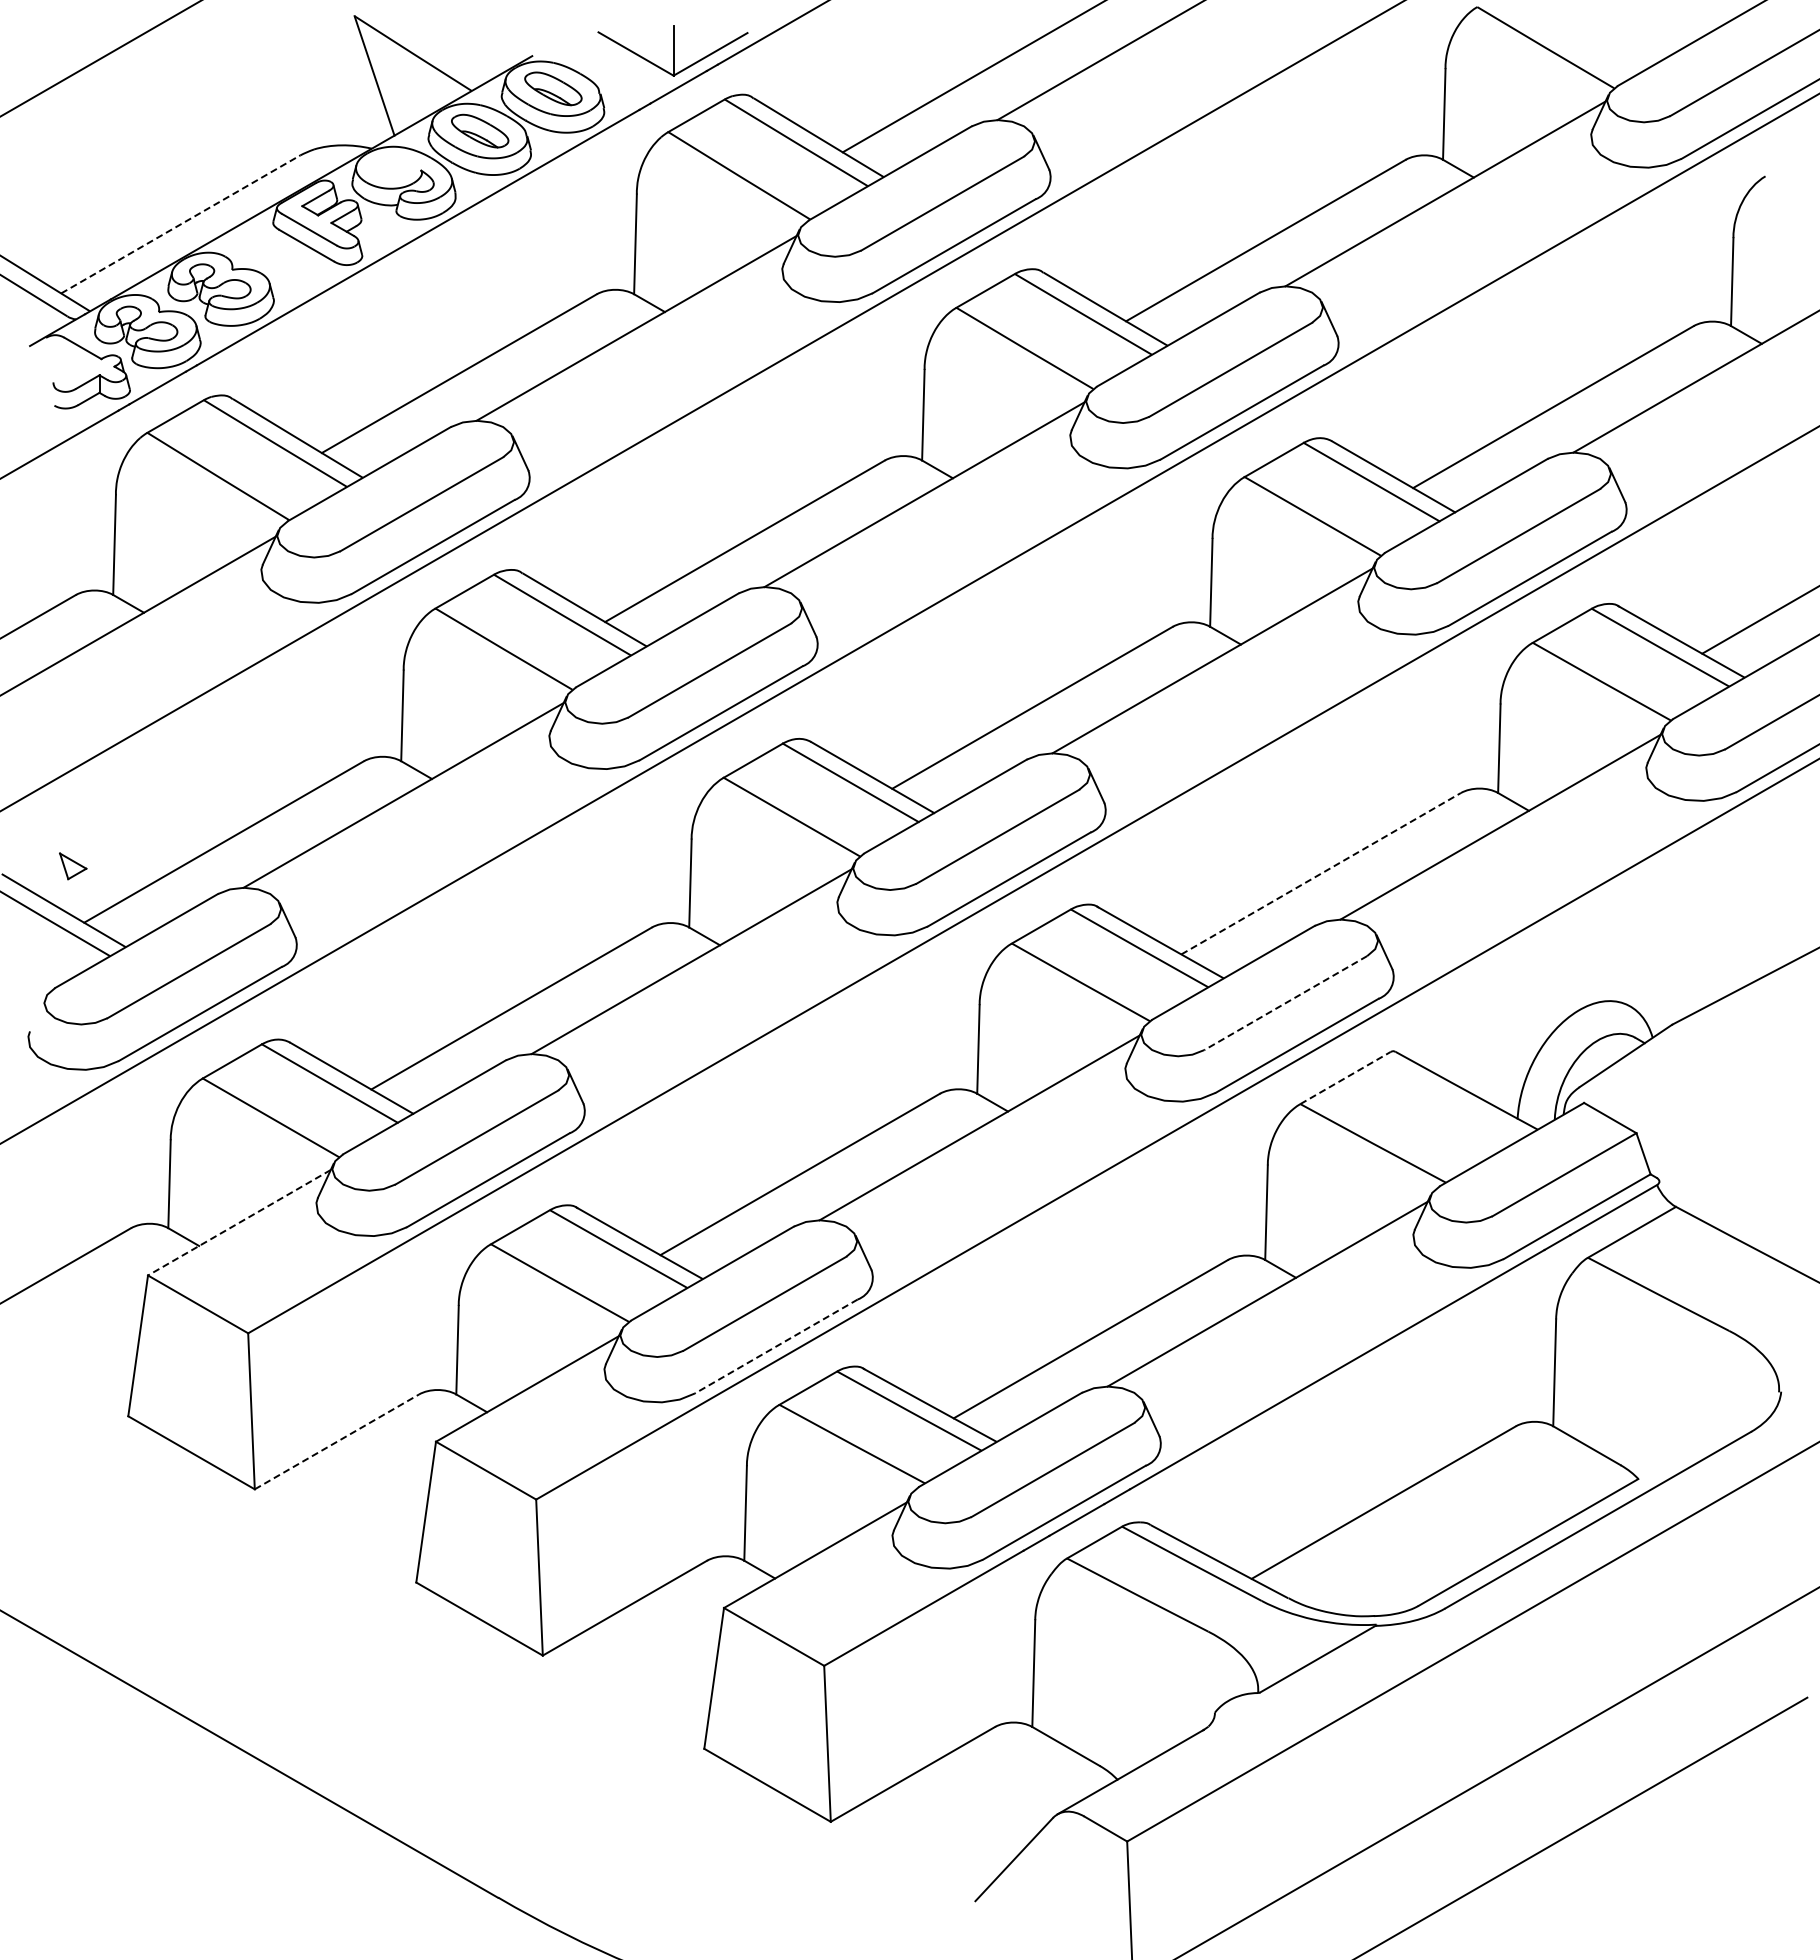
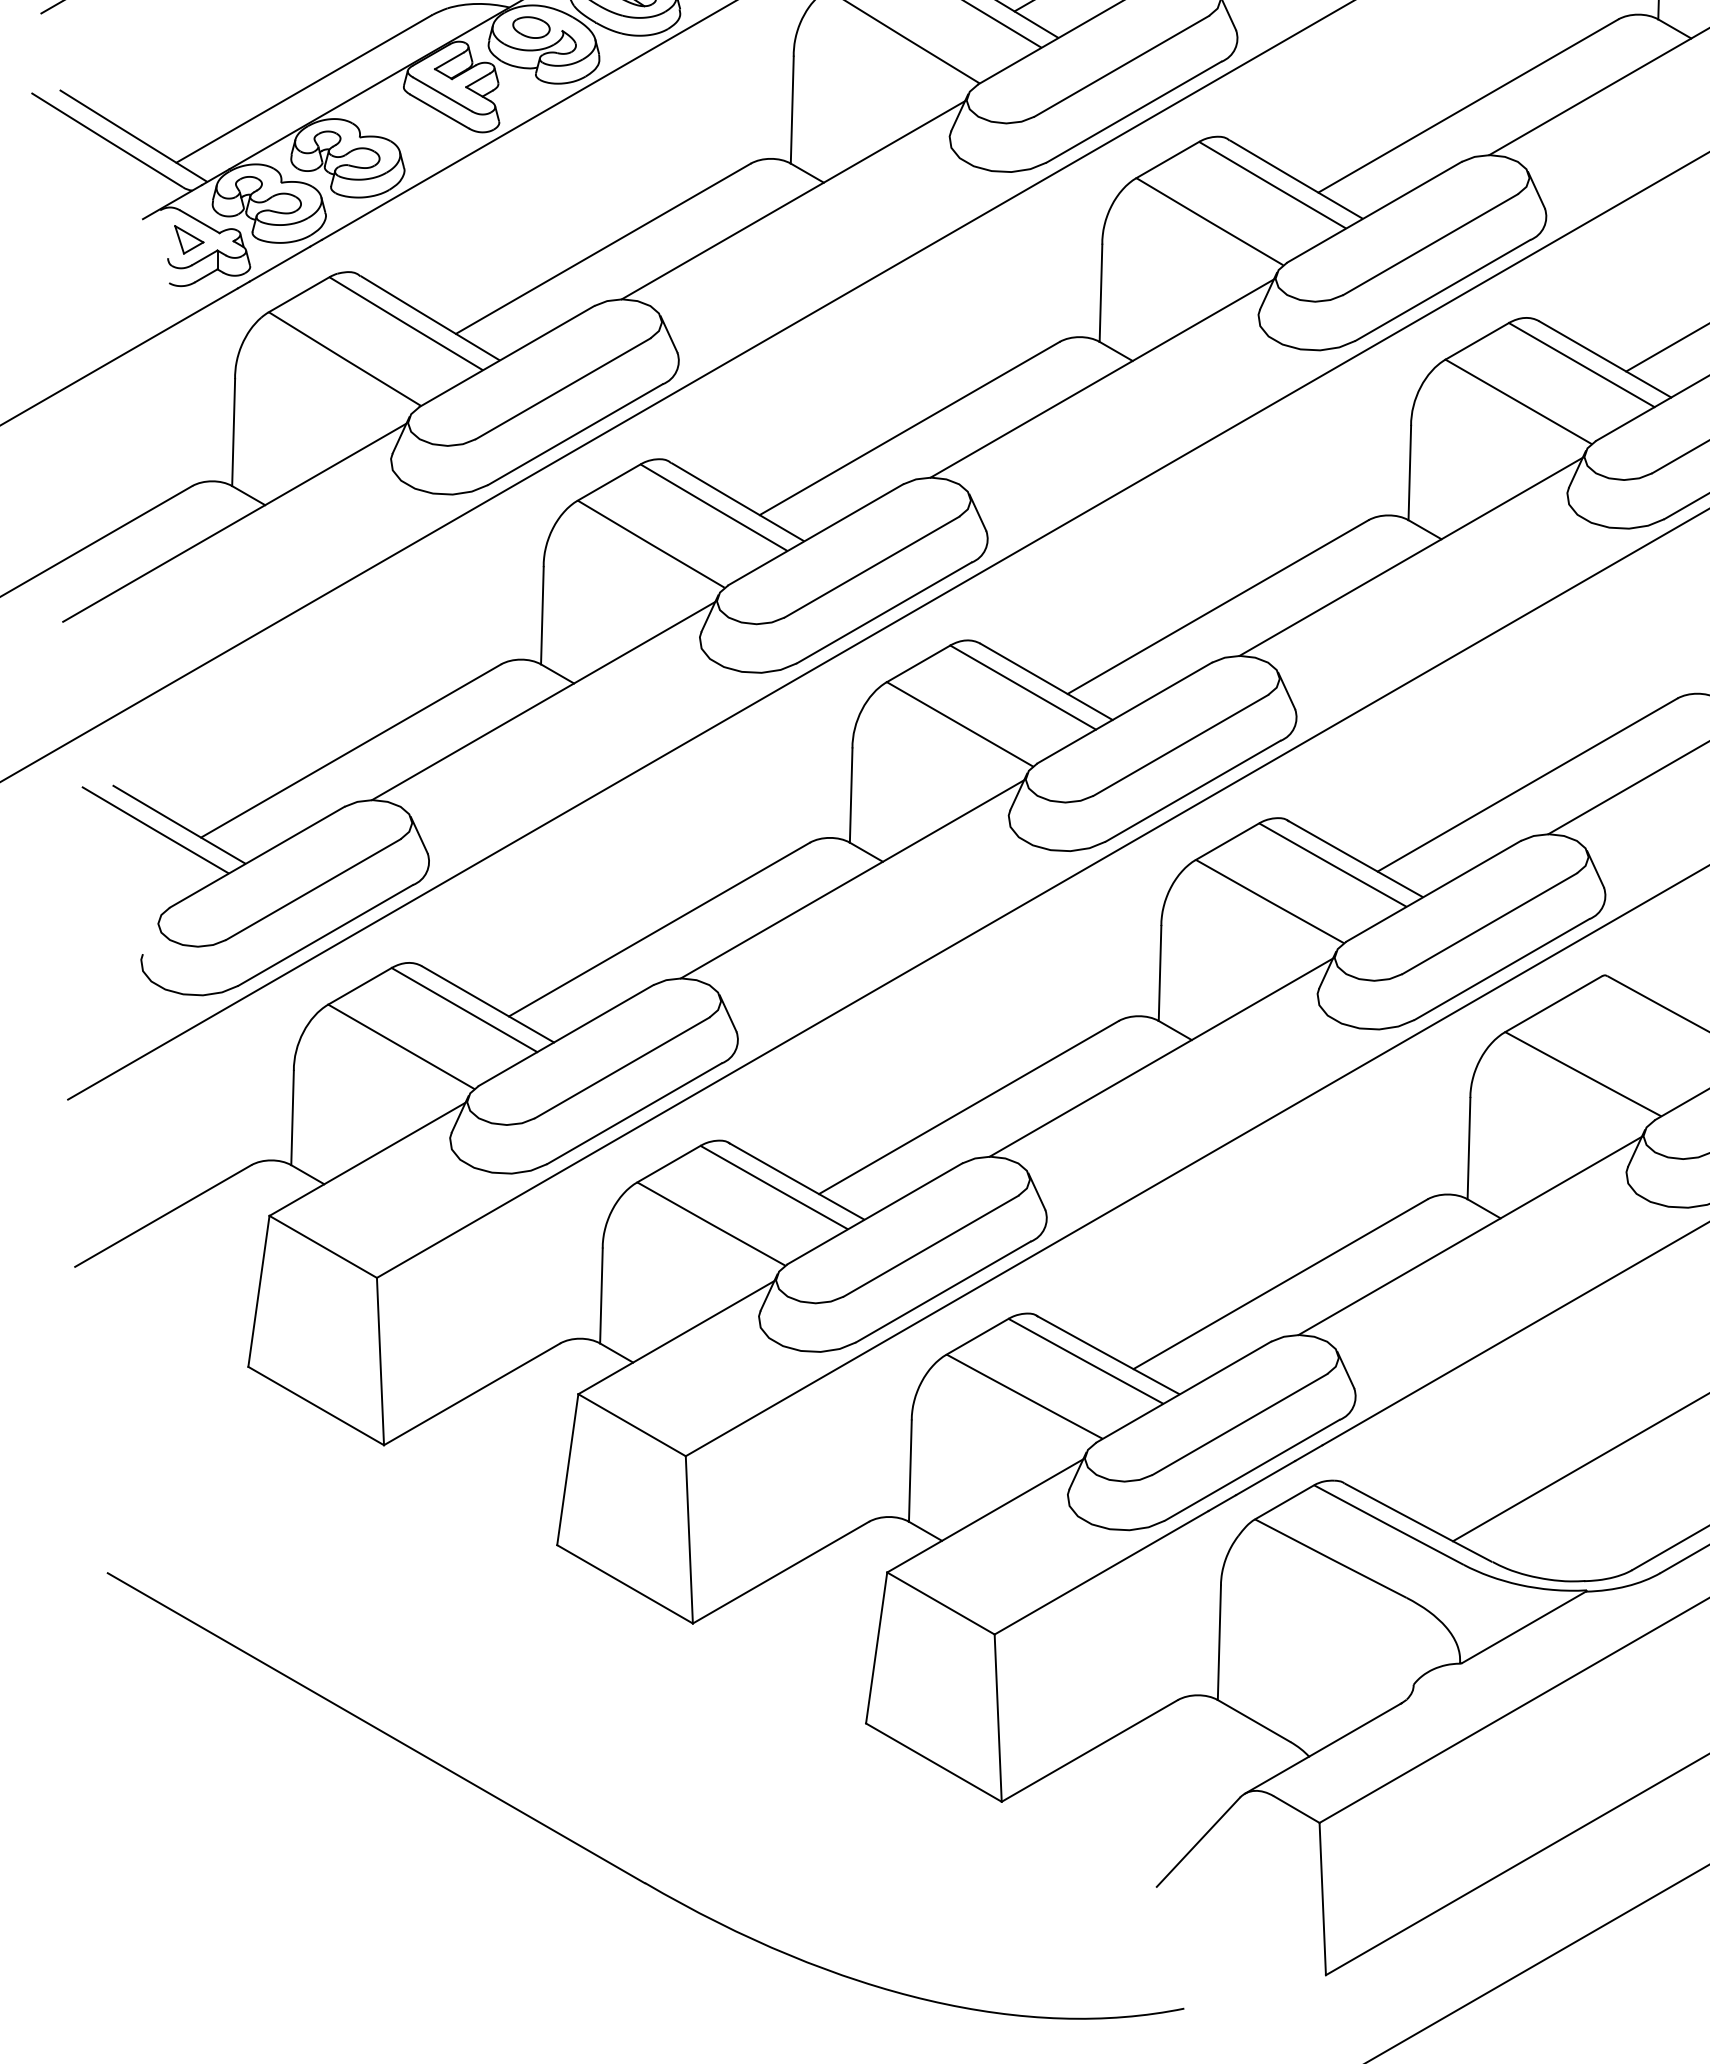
part: (392, 166) -> (531, 26), added
line: (180, 224) -> (304, 88), dashed -> solid
part: (73, 866) -> (189, 240), moved
line: (1321, 873) -> (1527, 784), dashed -> solid
line: (1285, 1003) -> (1489, 924), dashed -> solid
line: (1345, 1077) -> (1553, 1003), dashed -> solid
line: (239, 1222) -> (367, 1159), dashed -> solid
line: (776, 1346) -> (943, 1292), dashed -> solid
line: (336, 1441) -> (471, 1393), dashed -> solid

